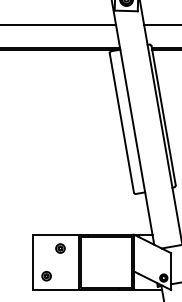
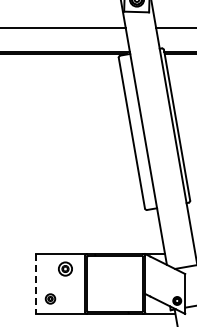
part: (60, 248) -> (65, 268), size x1.4
line: (32, 262) -> (35, 284), solid -> dashed

